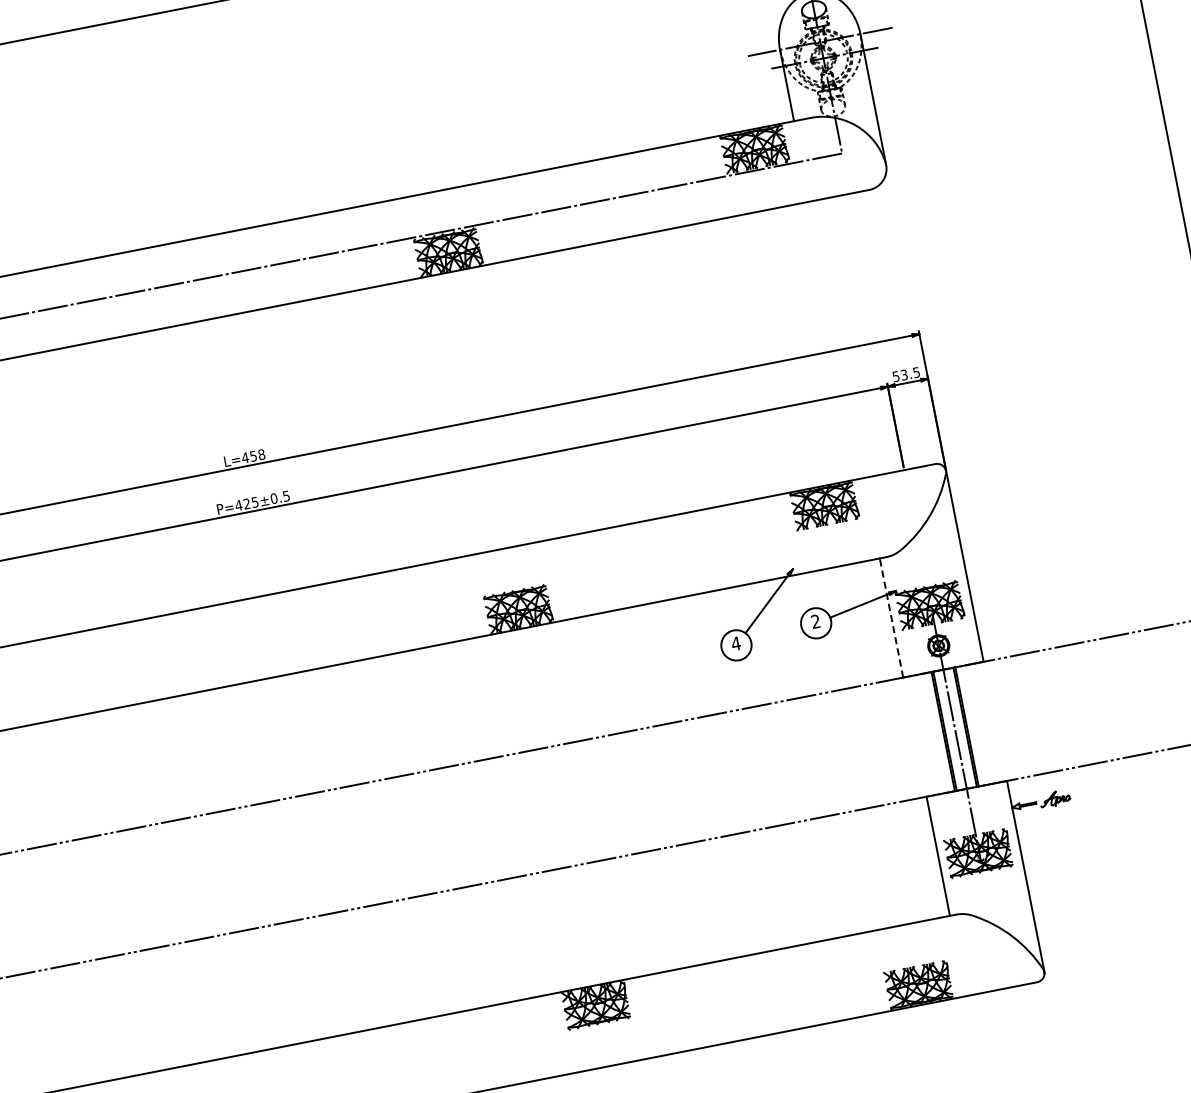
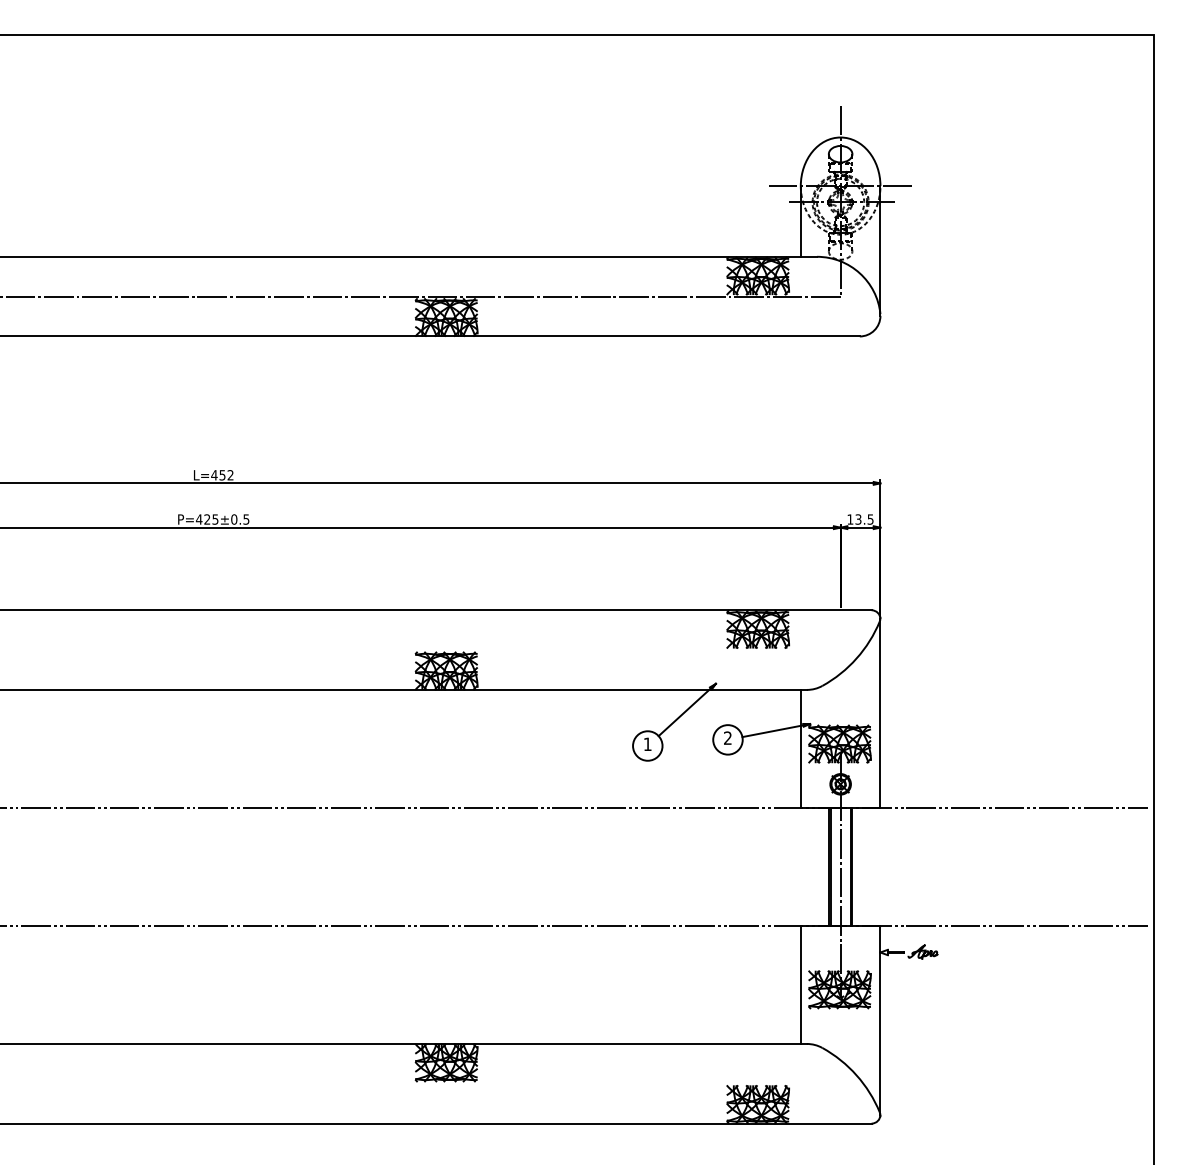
text: (896, 376) -> (850, 519), 53.5 -> 13.5
text: (261, 454) -> (230, 475), L=458 -> L=452
line: (891, 617) -> (800, 748), dashed -> solid
text: (735, 642) -> (647, 743), 4 -> 1

